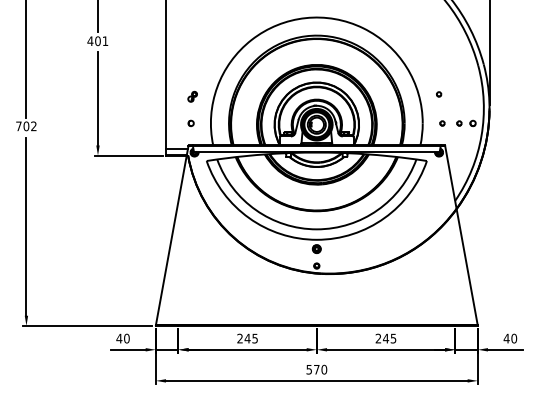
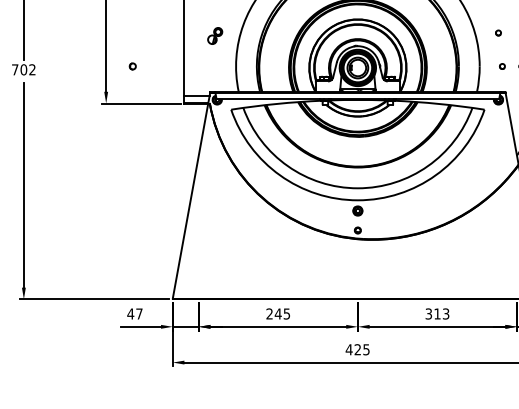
part: (192, 96) -> (214, 35), size x1.4
part: (190, 122) -> (132, 65), moved
text: (126, 338) -> (138, 313), 40 -> 47
text: (385, 338) -> (436, 313), 245 -> 313
text: (316, 369) -> (357, 349), 570 -> 425

